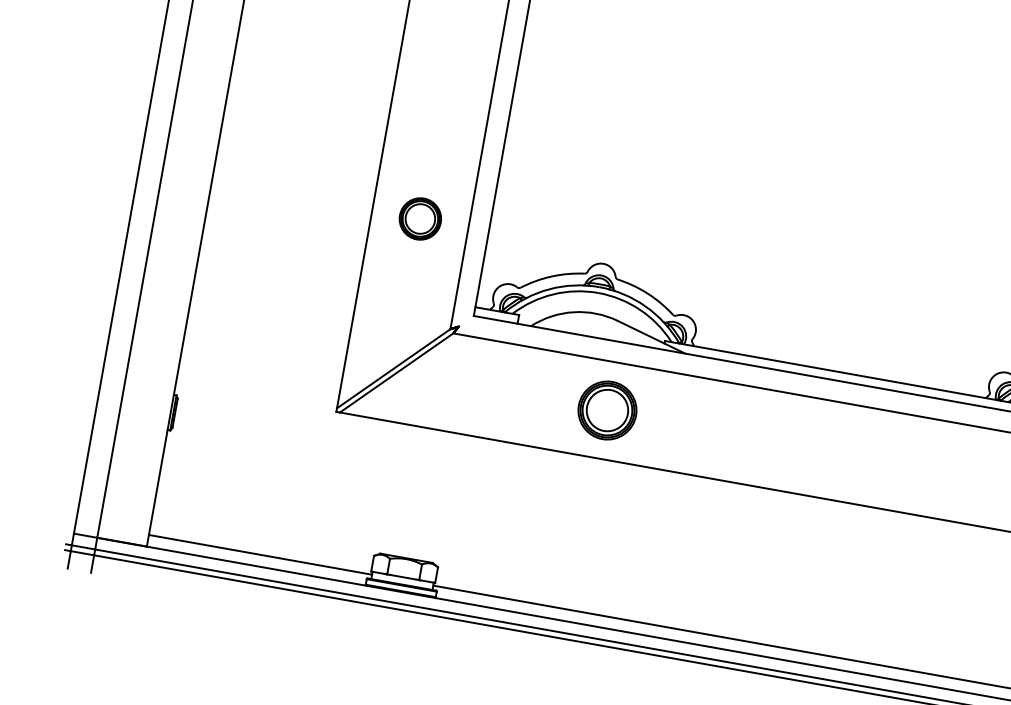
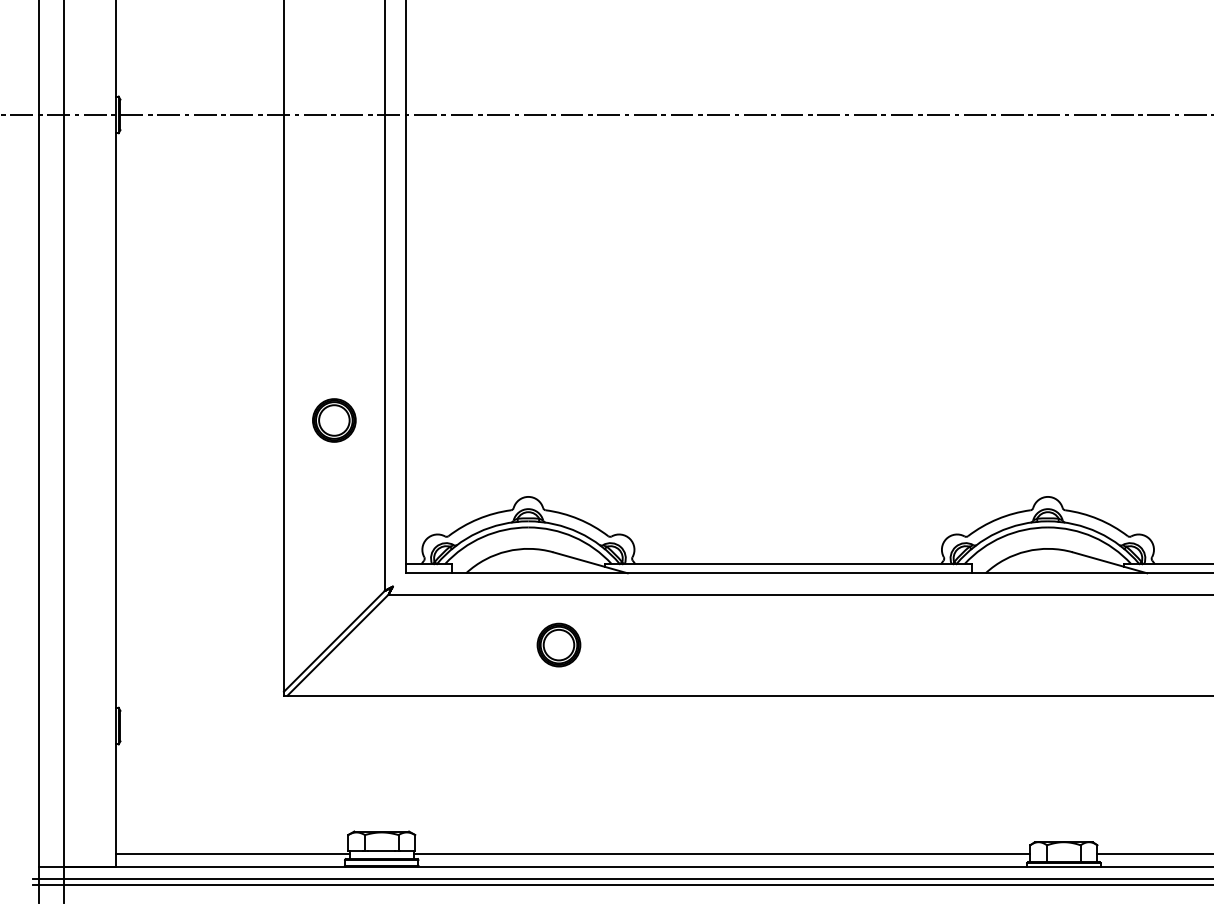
part: (420, 219) -> (334, 420), moved
part: (607, 409) -> (558, 644), size x0.71

